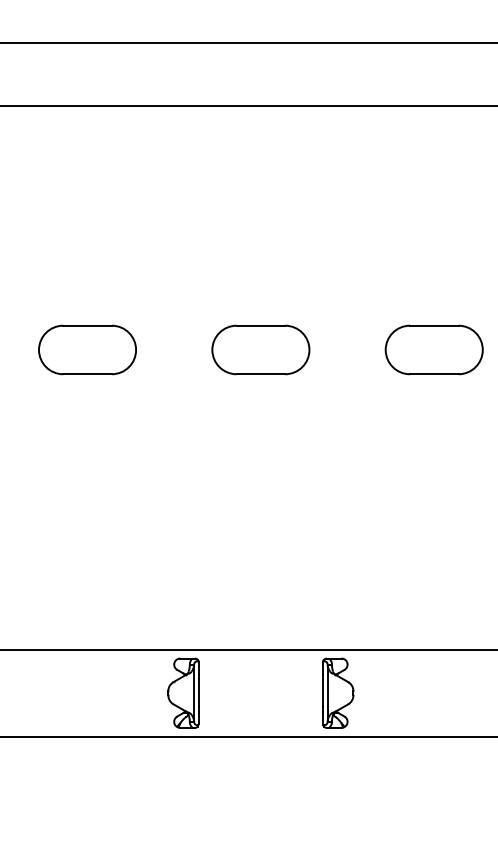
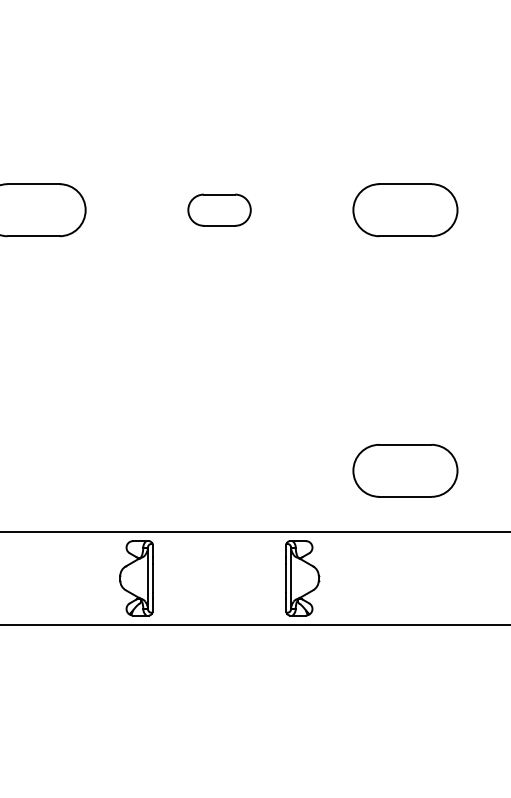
part: (260, 349) -> (219, 209), size x0.6
part: (433, 592) -> (404, 470), added

